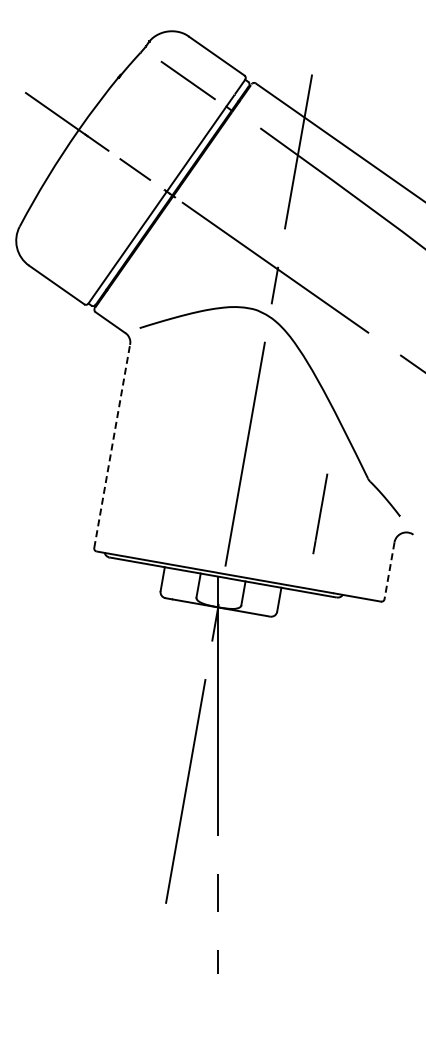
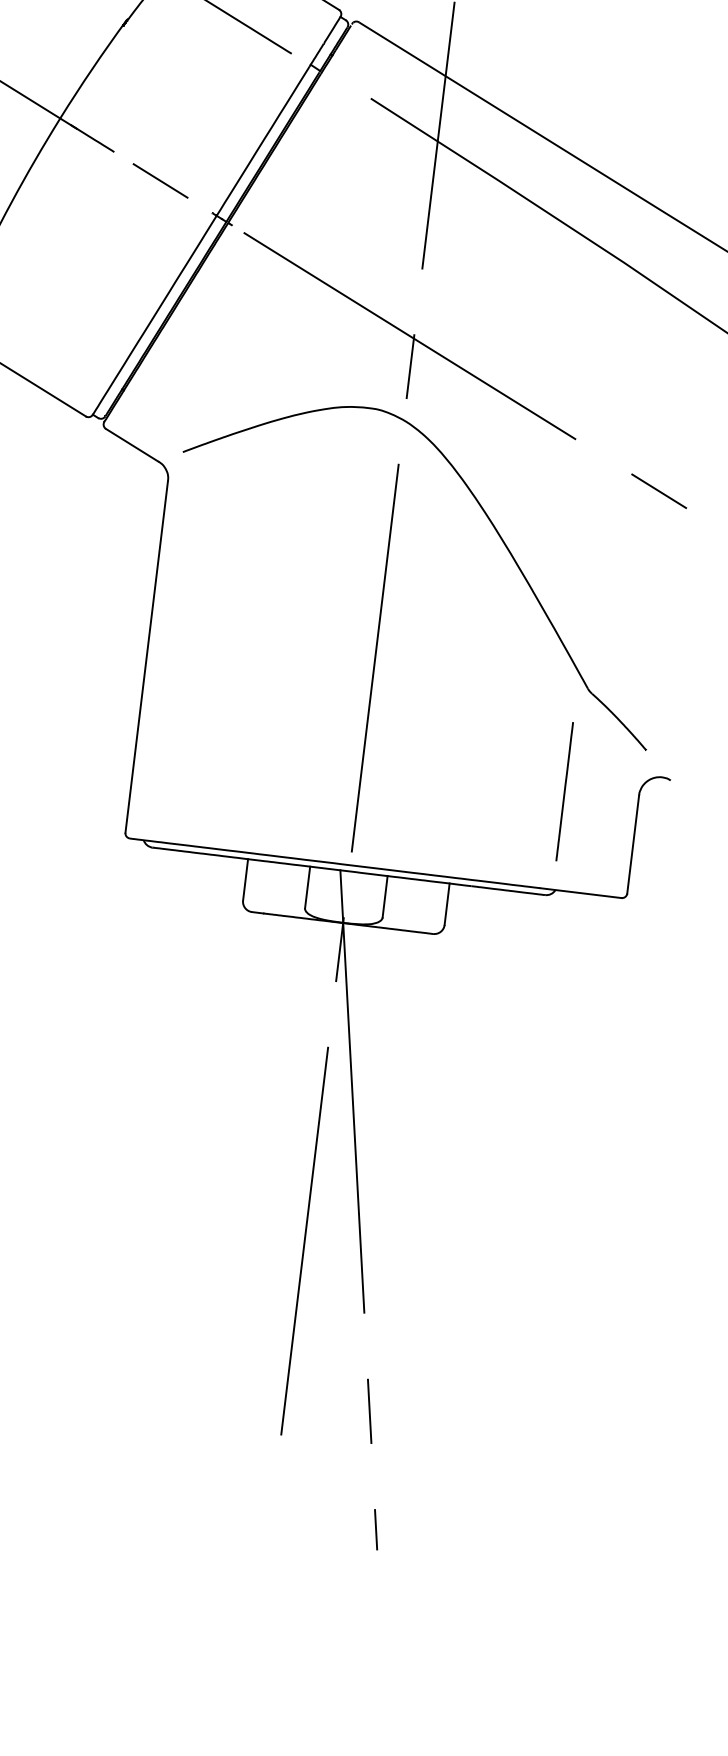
line: (112, 445) -> (147, 655), dashed -> solid
line: (320, 513) -> (564, 790), moved
line: (389, 570) -> (633, 843), dashed -> solid

